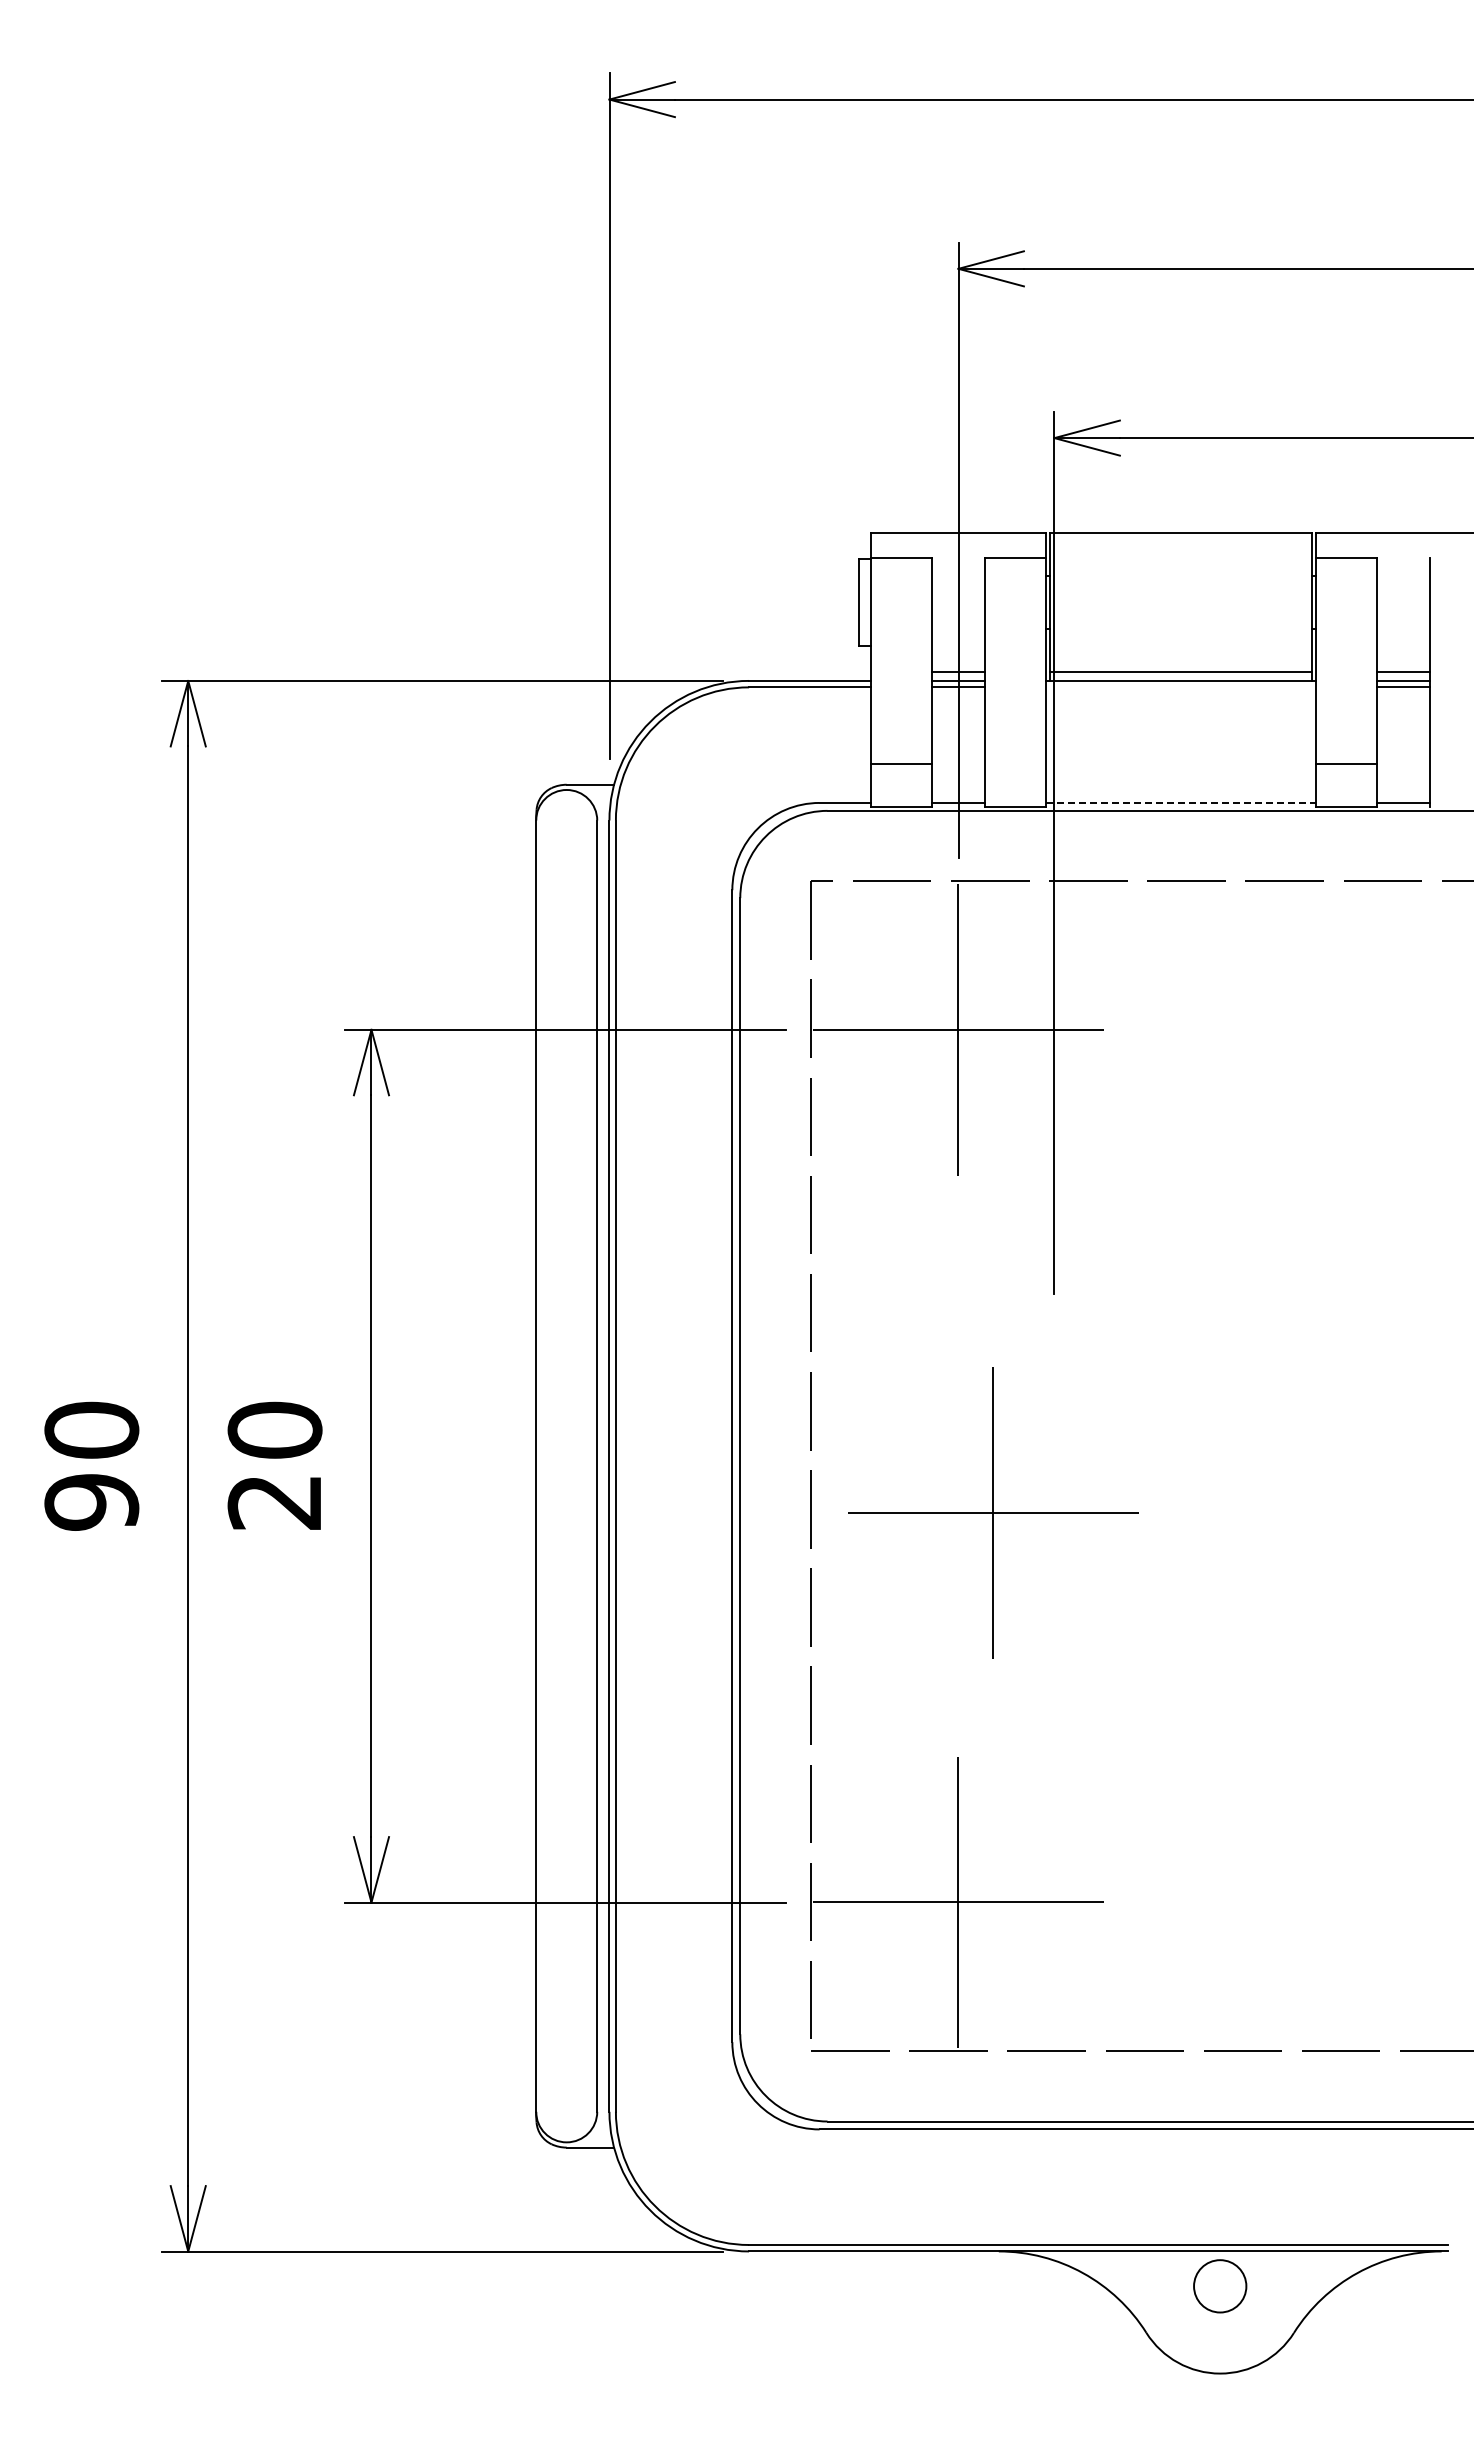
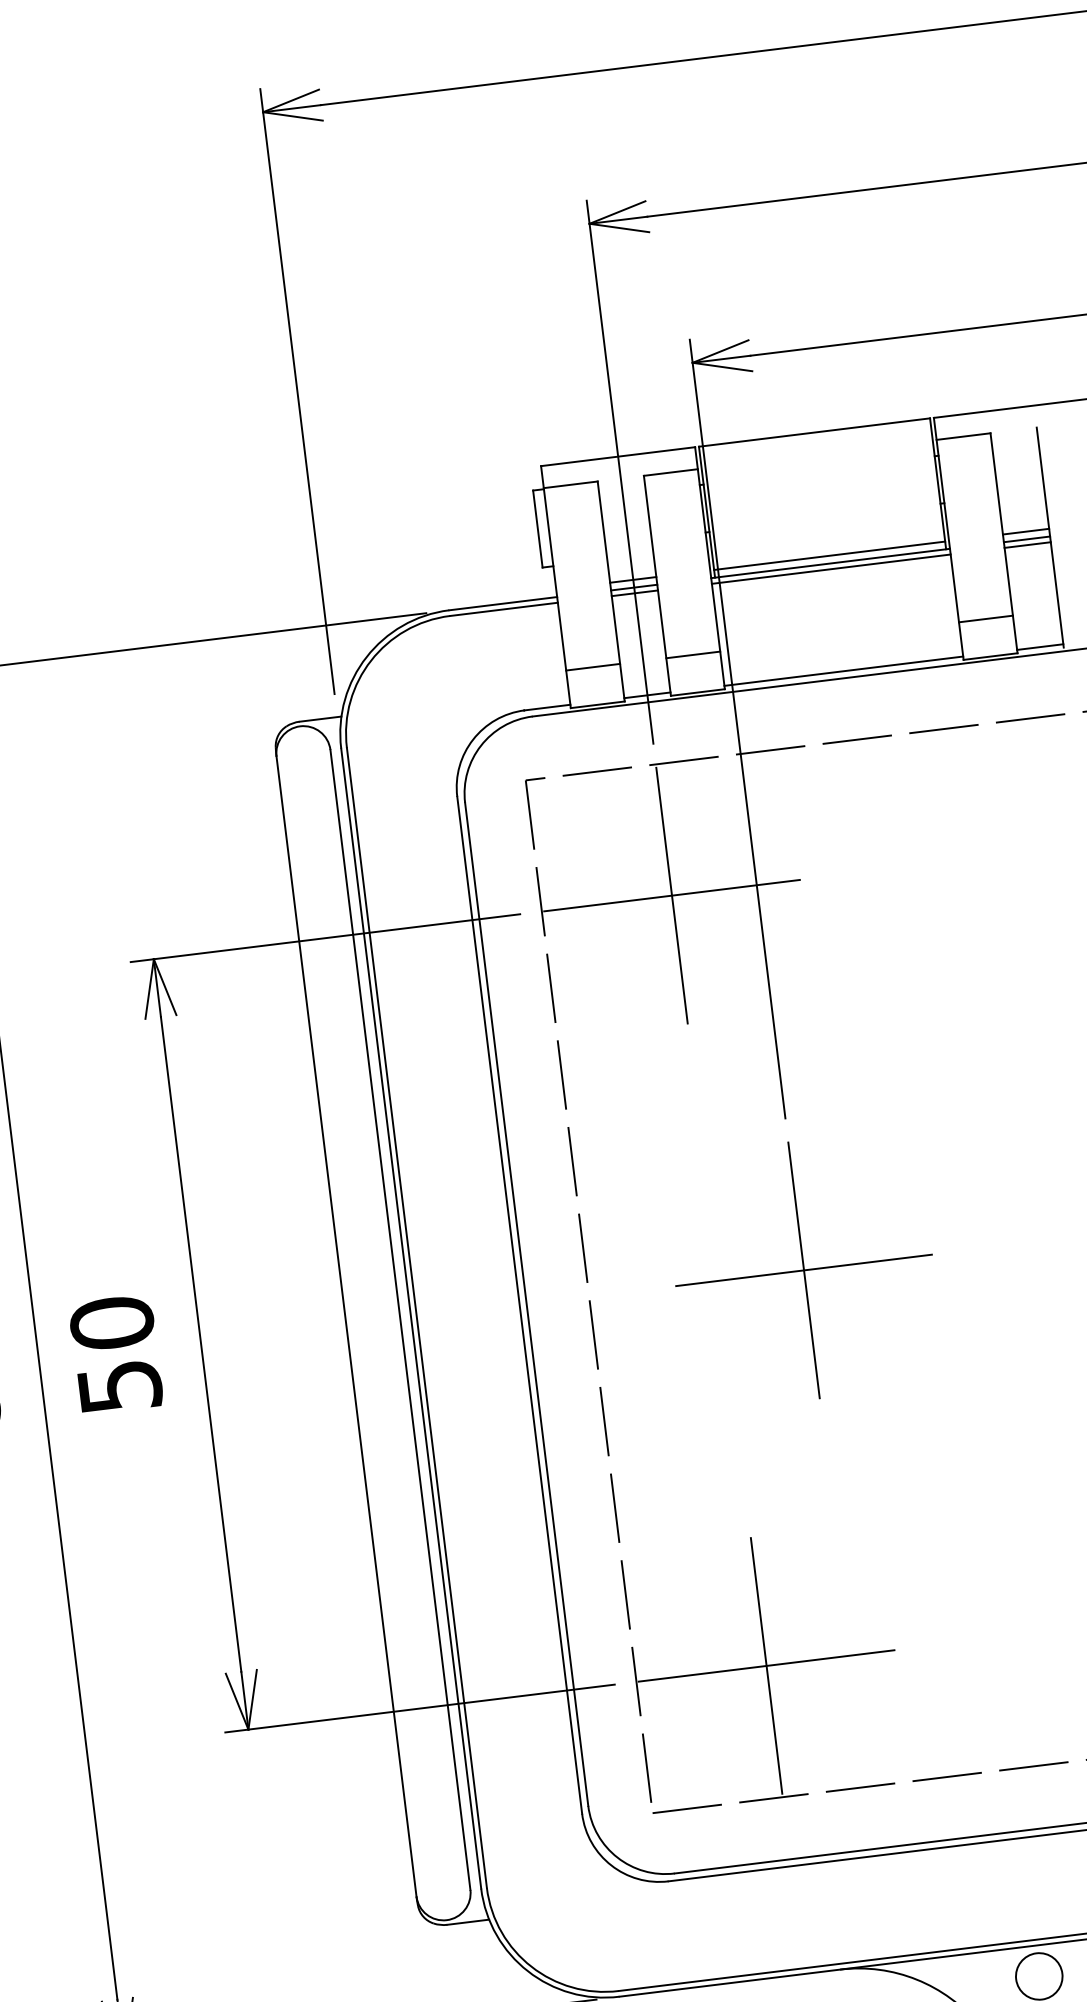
line: (1180, 687) -> (830, 569), added
line: (1014, 764) -> (692, 655), added
line: (1181, 802) -> (844, 670), dashed -> solid
text: (274, 1502) -> (119, 1386), 20 -> 50
part: (993, 1512) -> (804, 1269), moved

